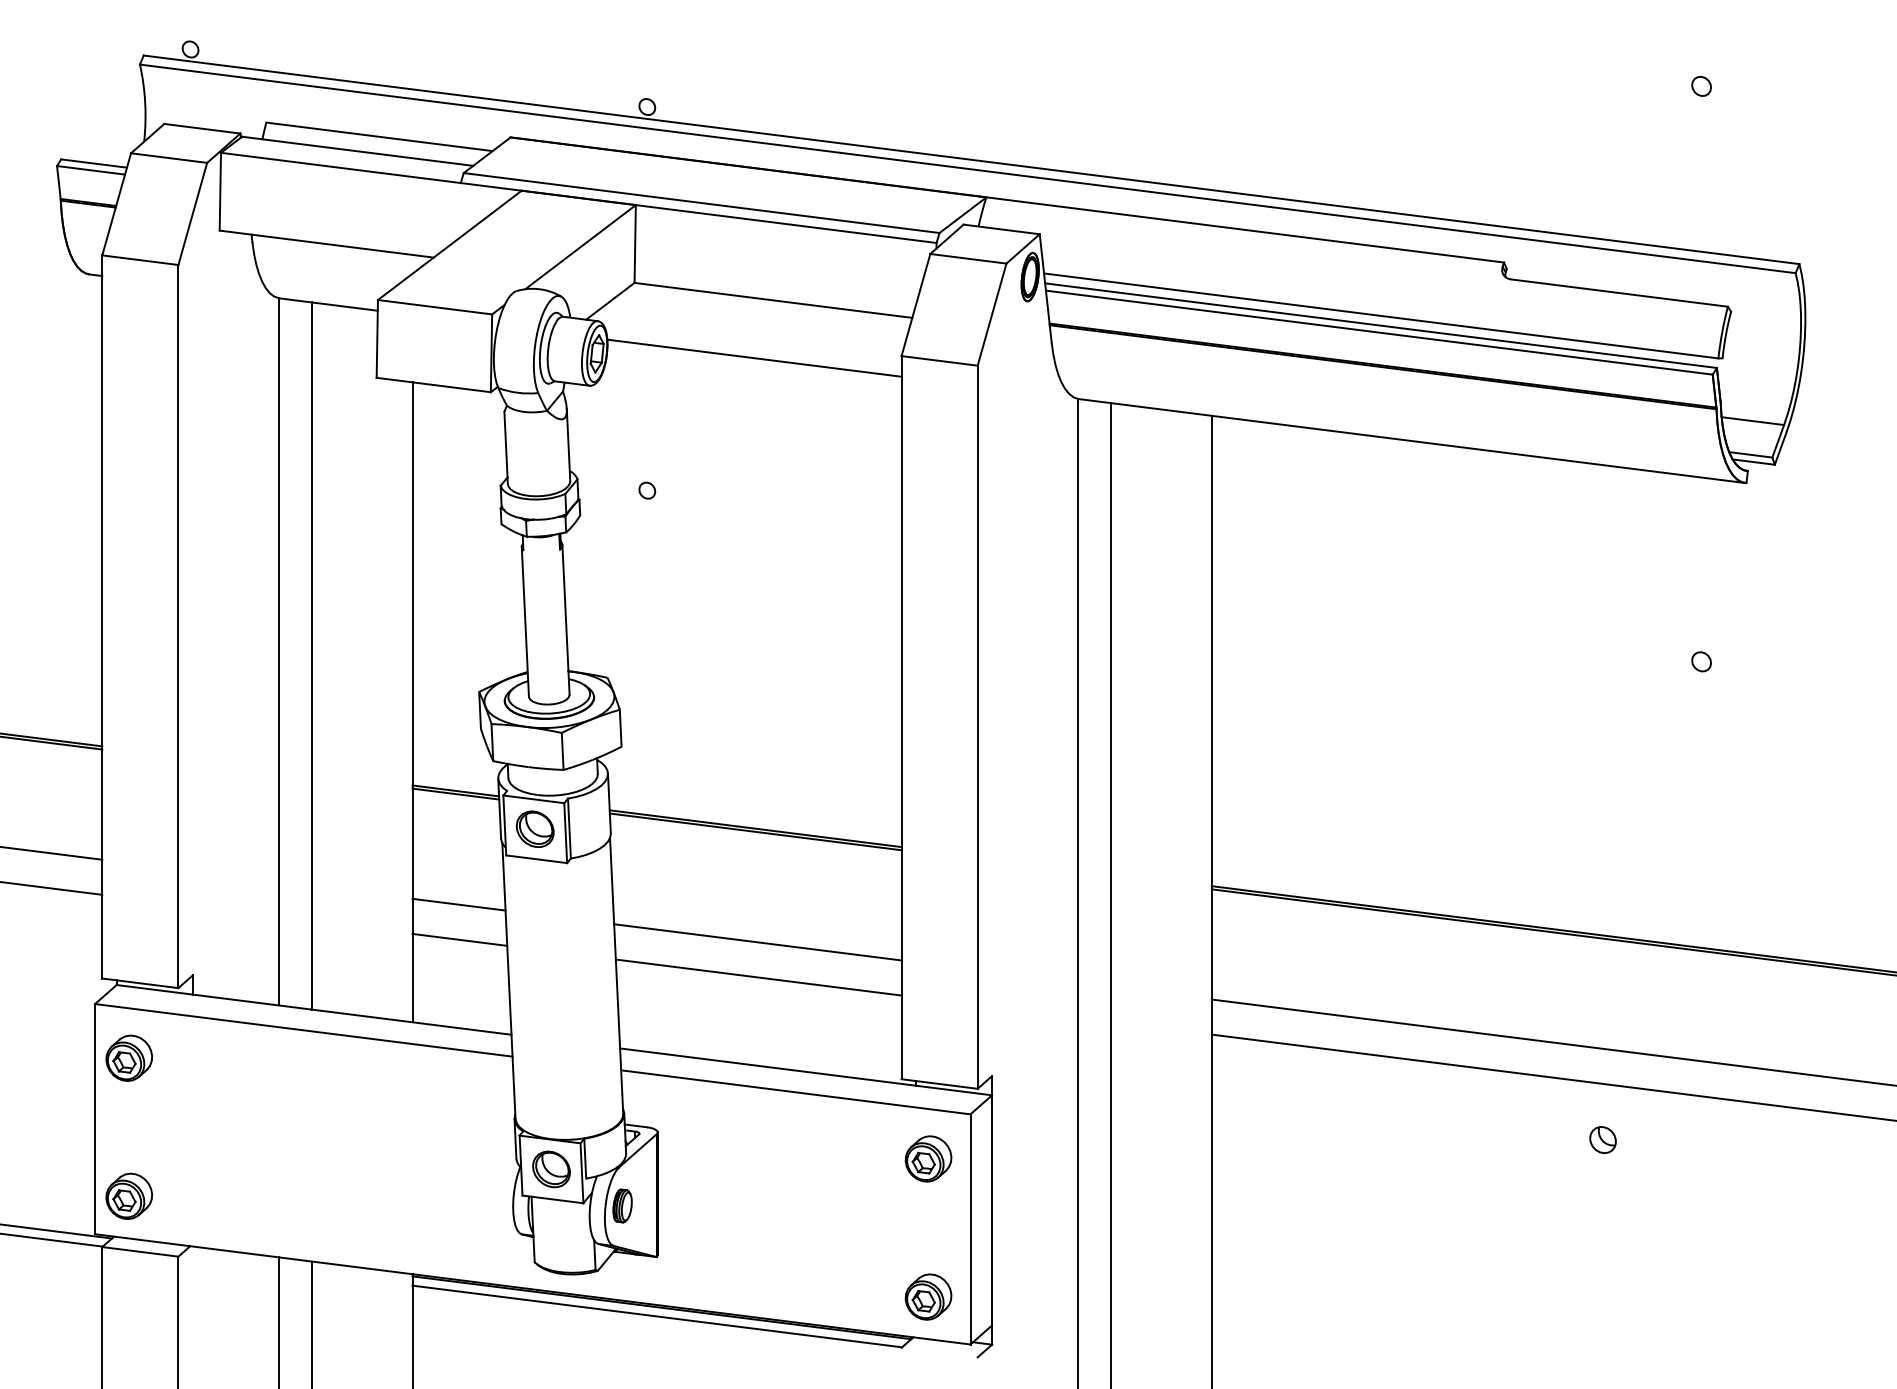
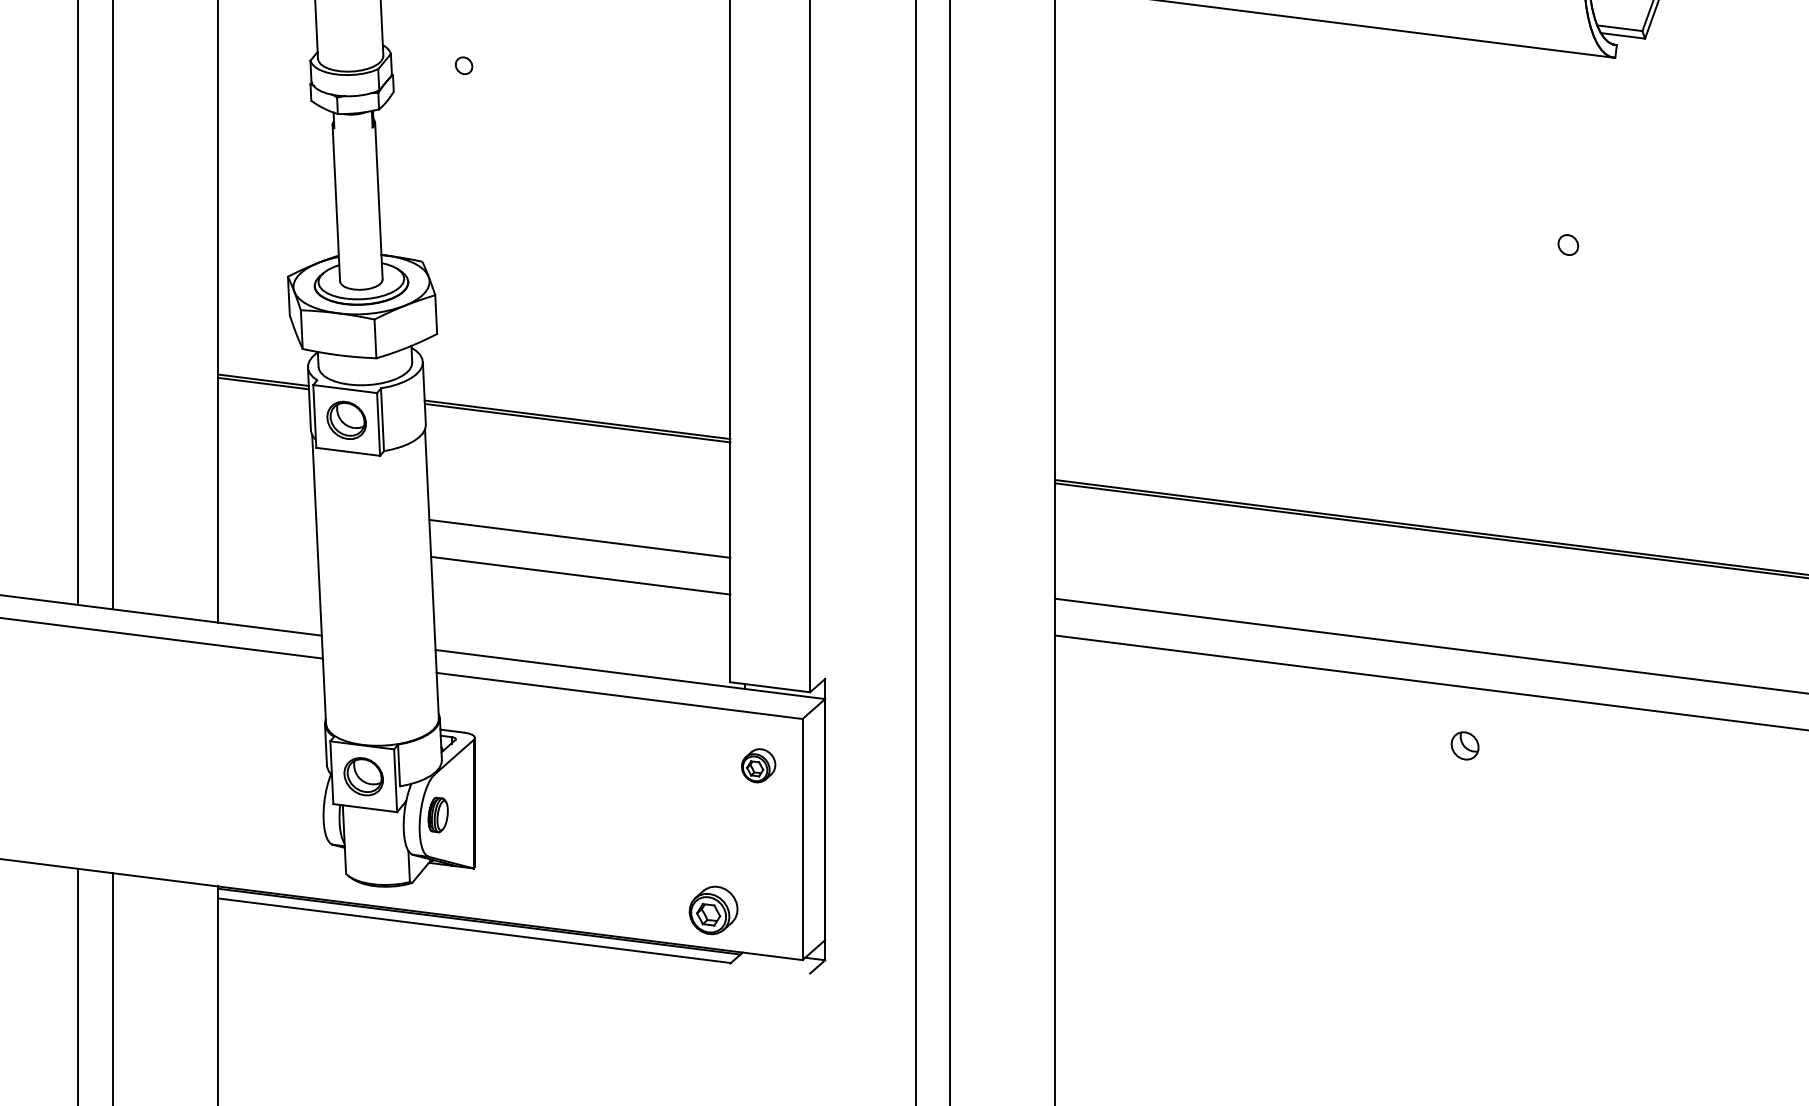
line: (458, 904) -> (266, 499), removed
line: (459, 939) -> (267, 535), removed
part: (928, 1158) -> (758, 765), size x0.7
part: (928, 1296) -> (713, 909), moved

